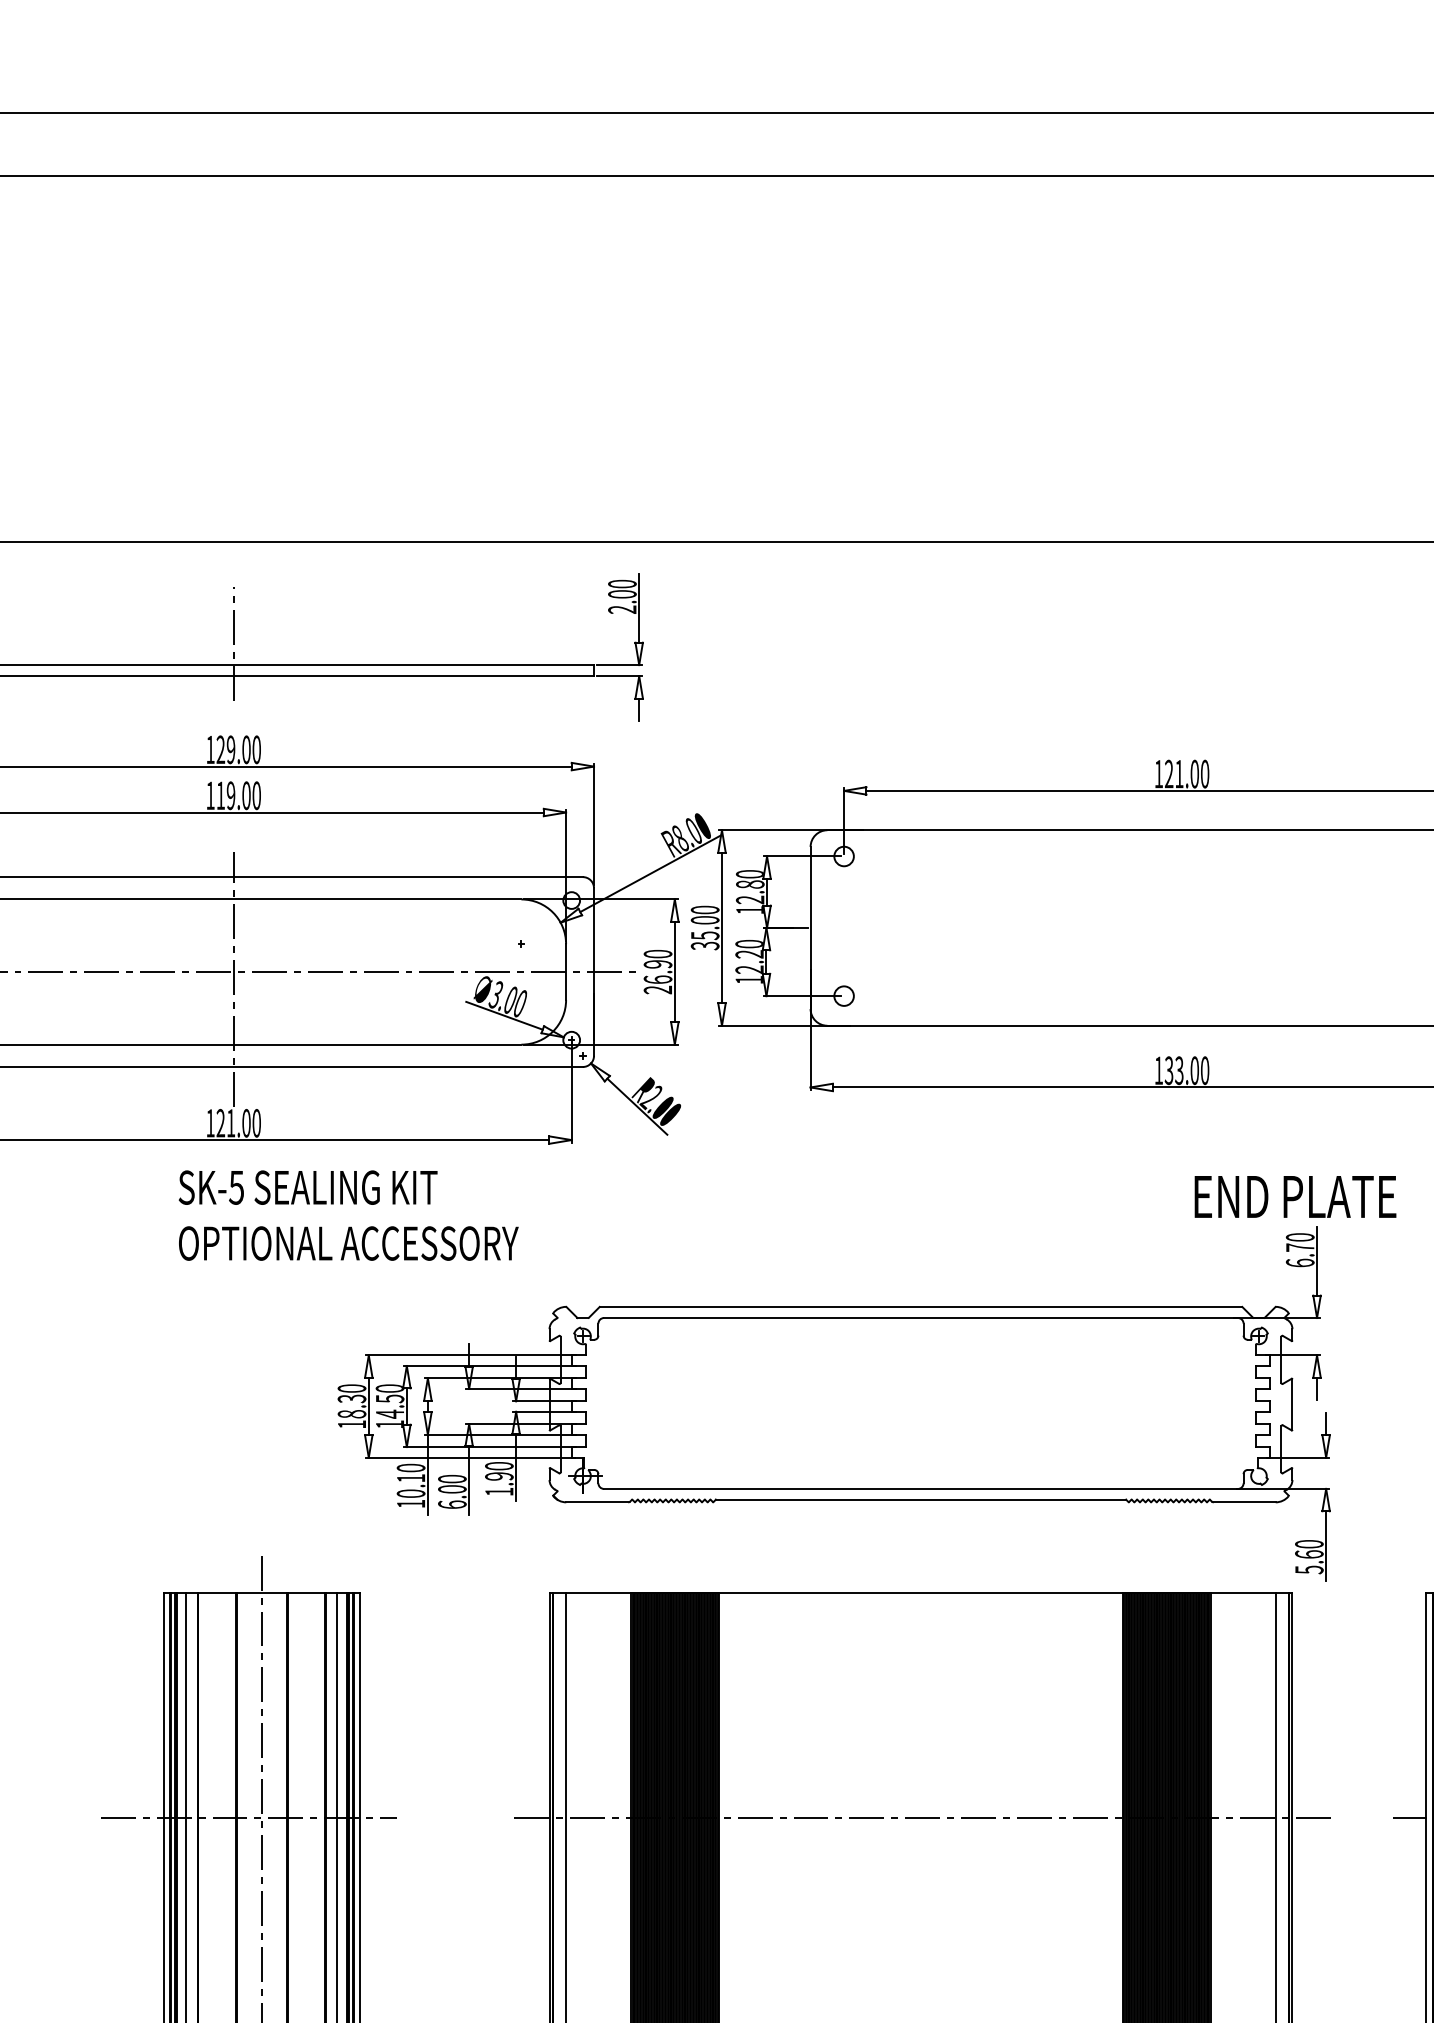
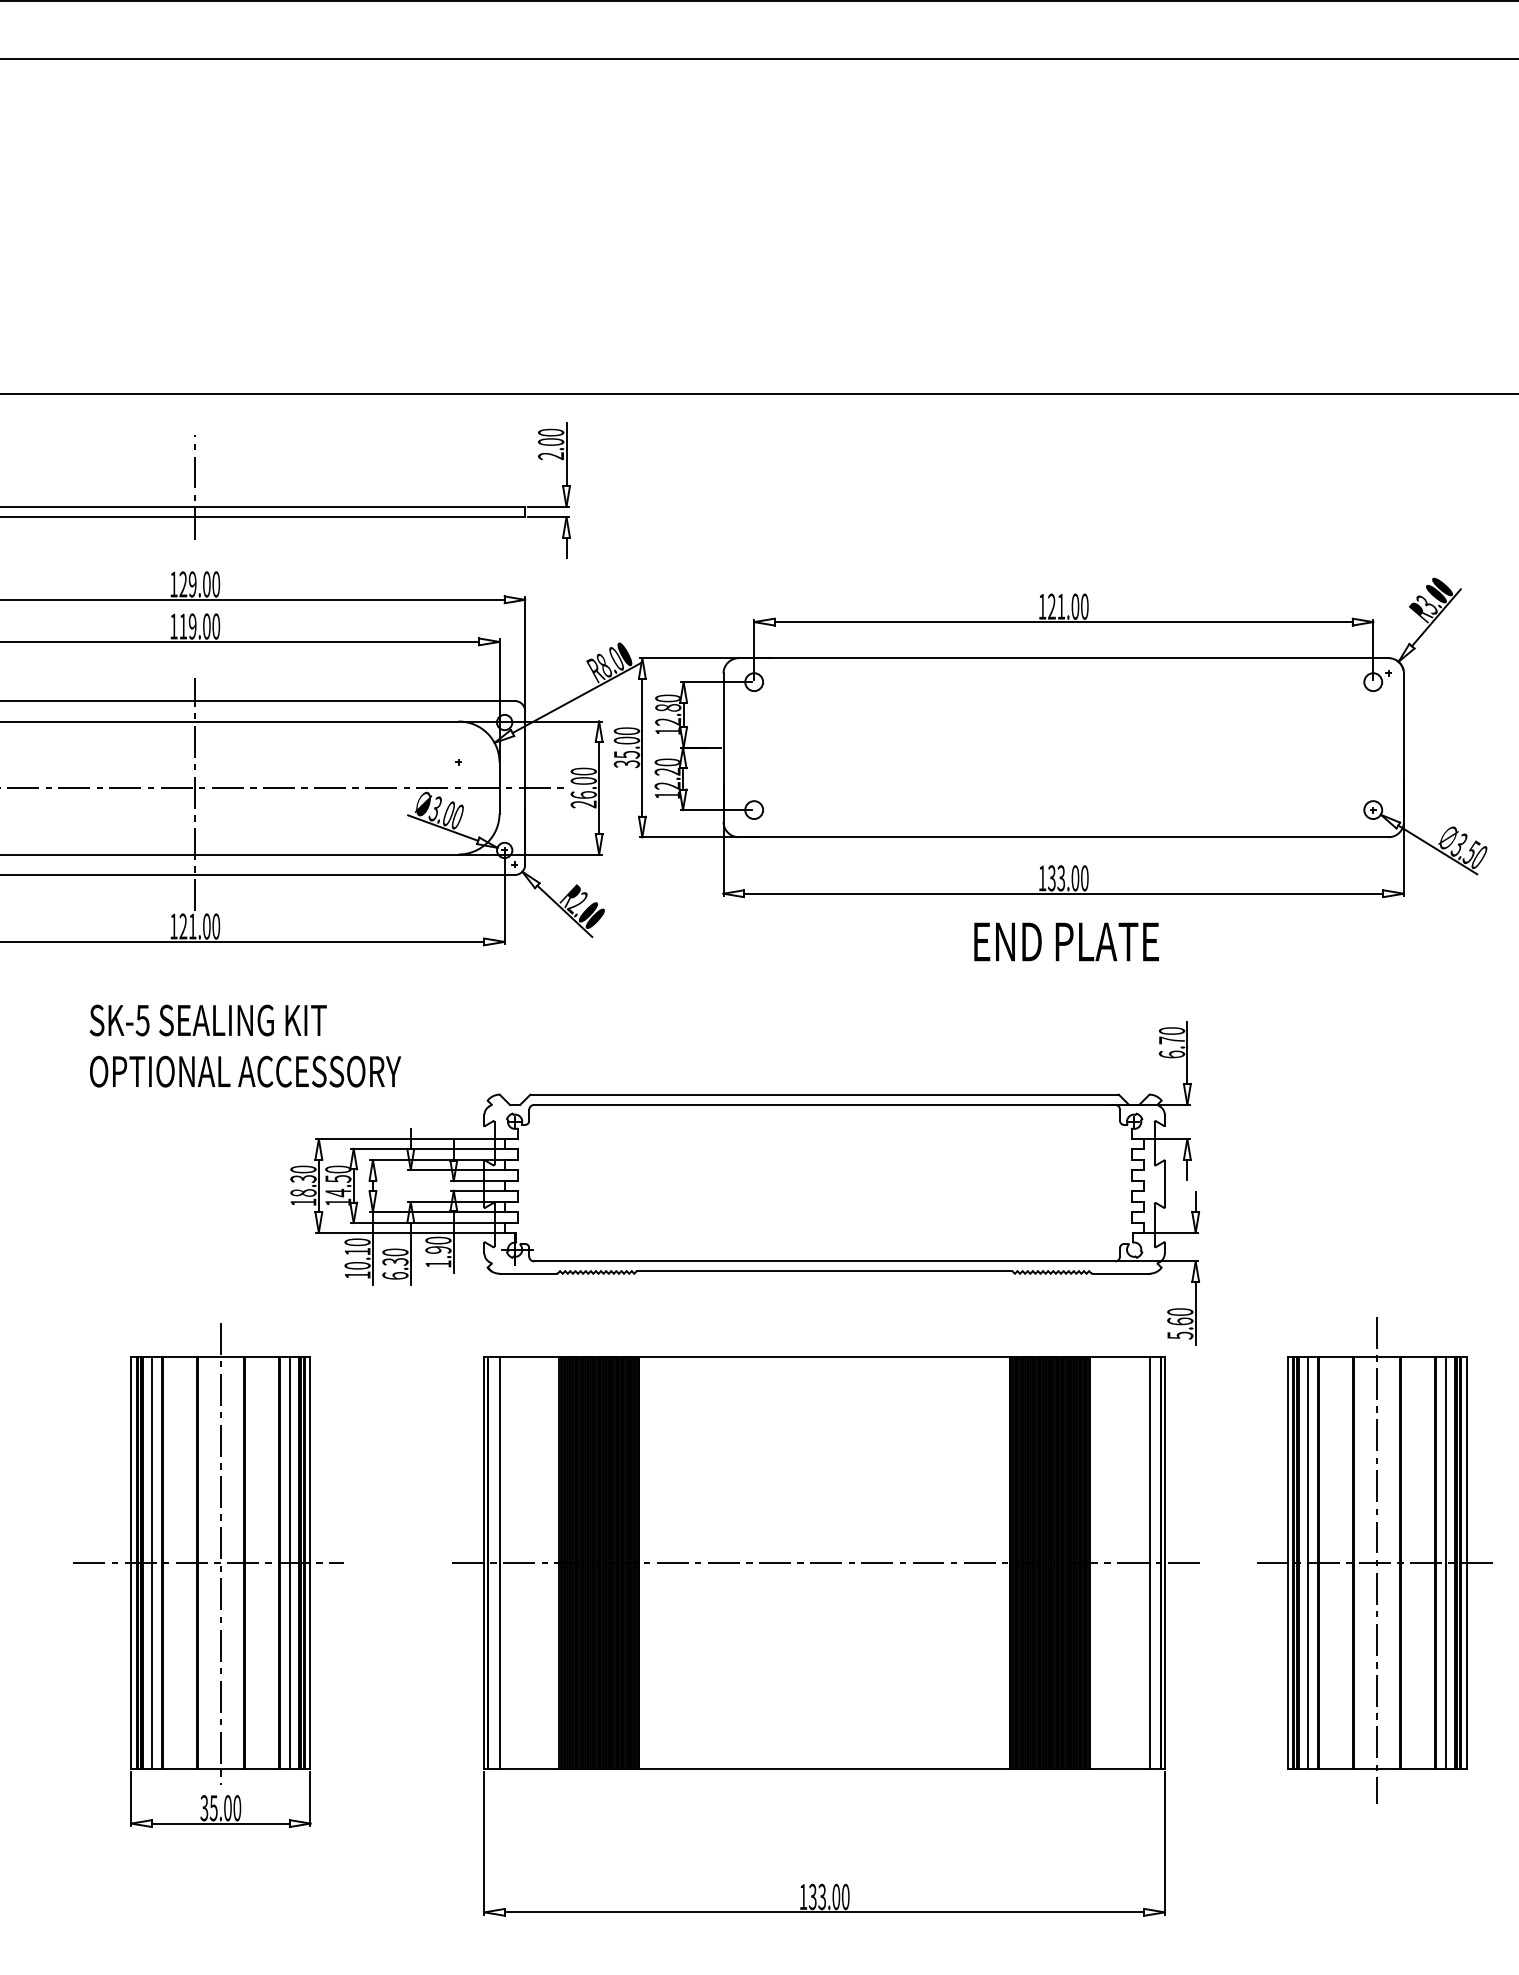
text: (657, 963) -> (583, 780), 26.90 -> 26.00
text: (1295, 1196) -> (1066, 941), moved
text: (348, 1214) -> (245, 1045), moved
text: (452, 1488) -> (395, 1261), 6.00 -> 6.30

